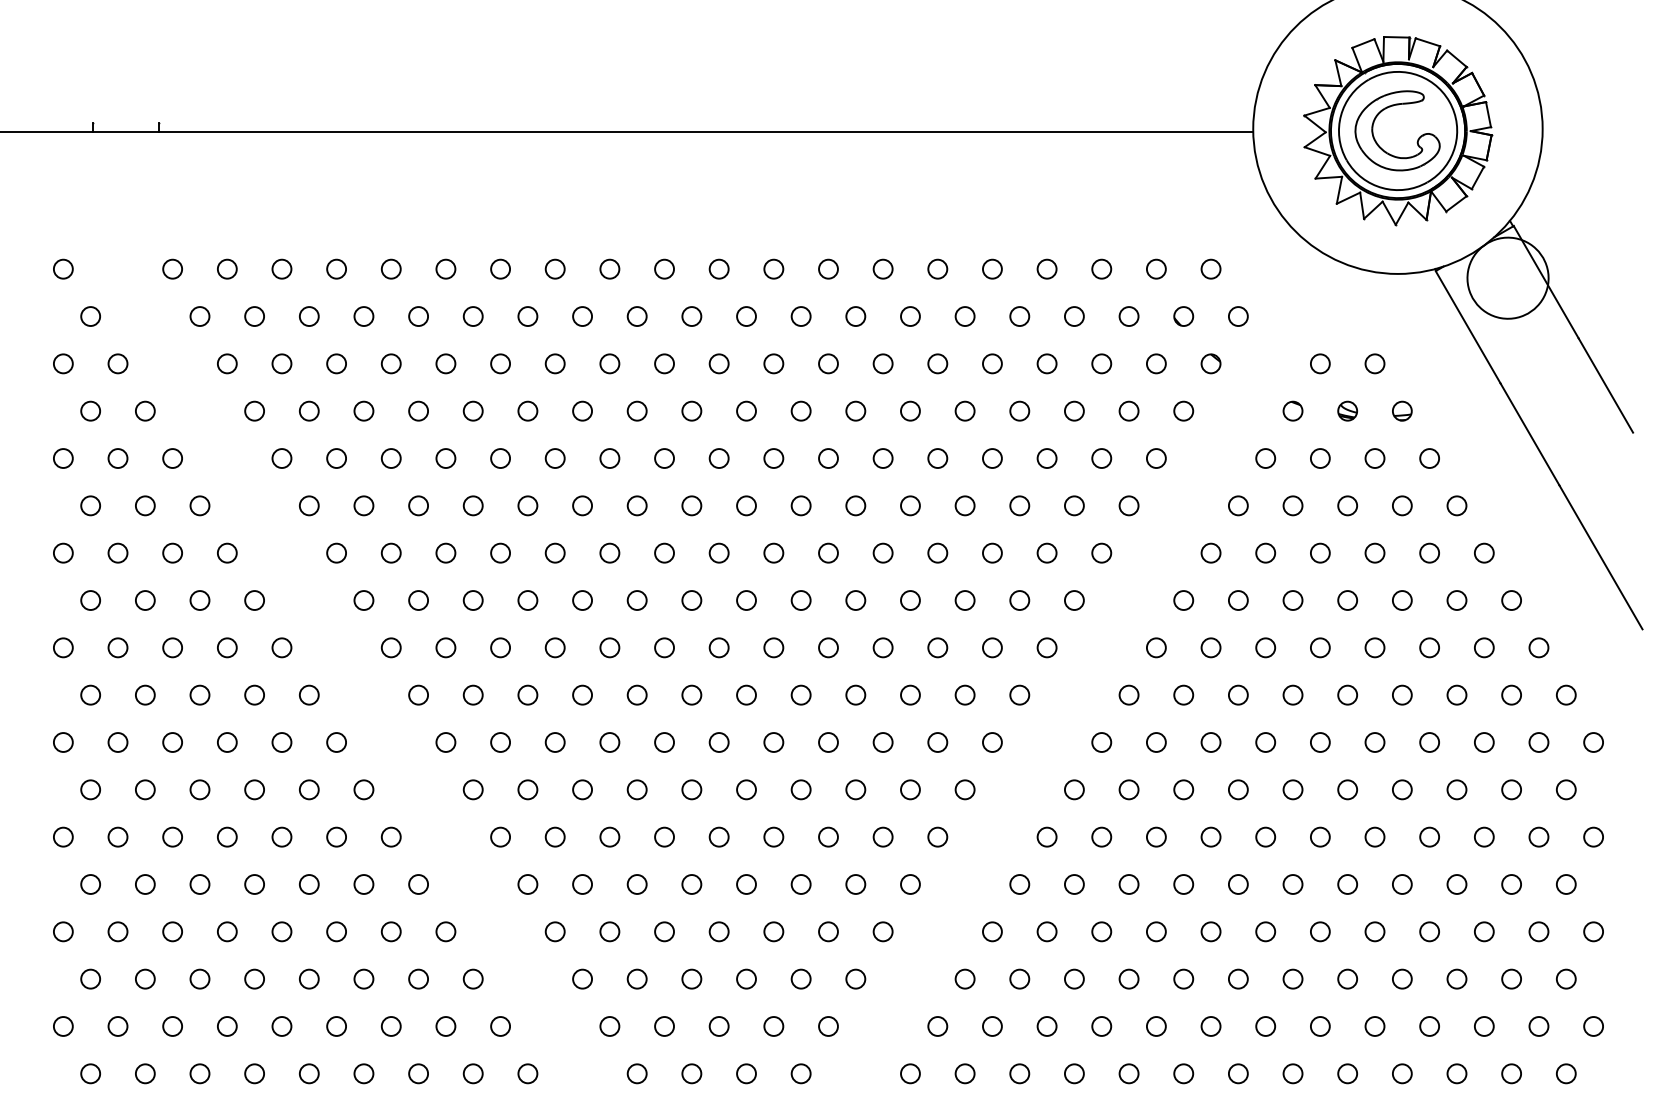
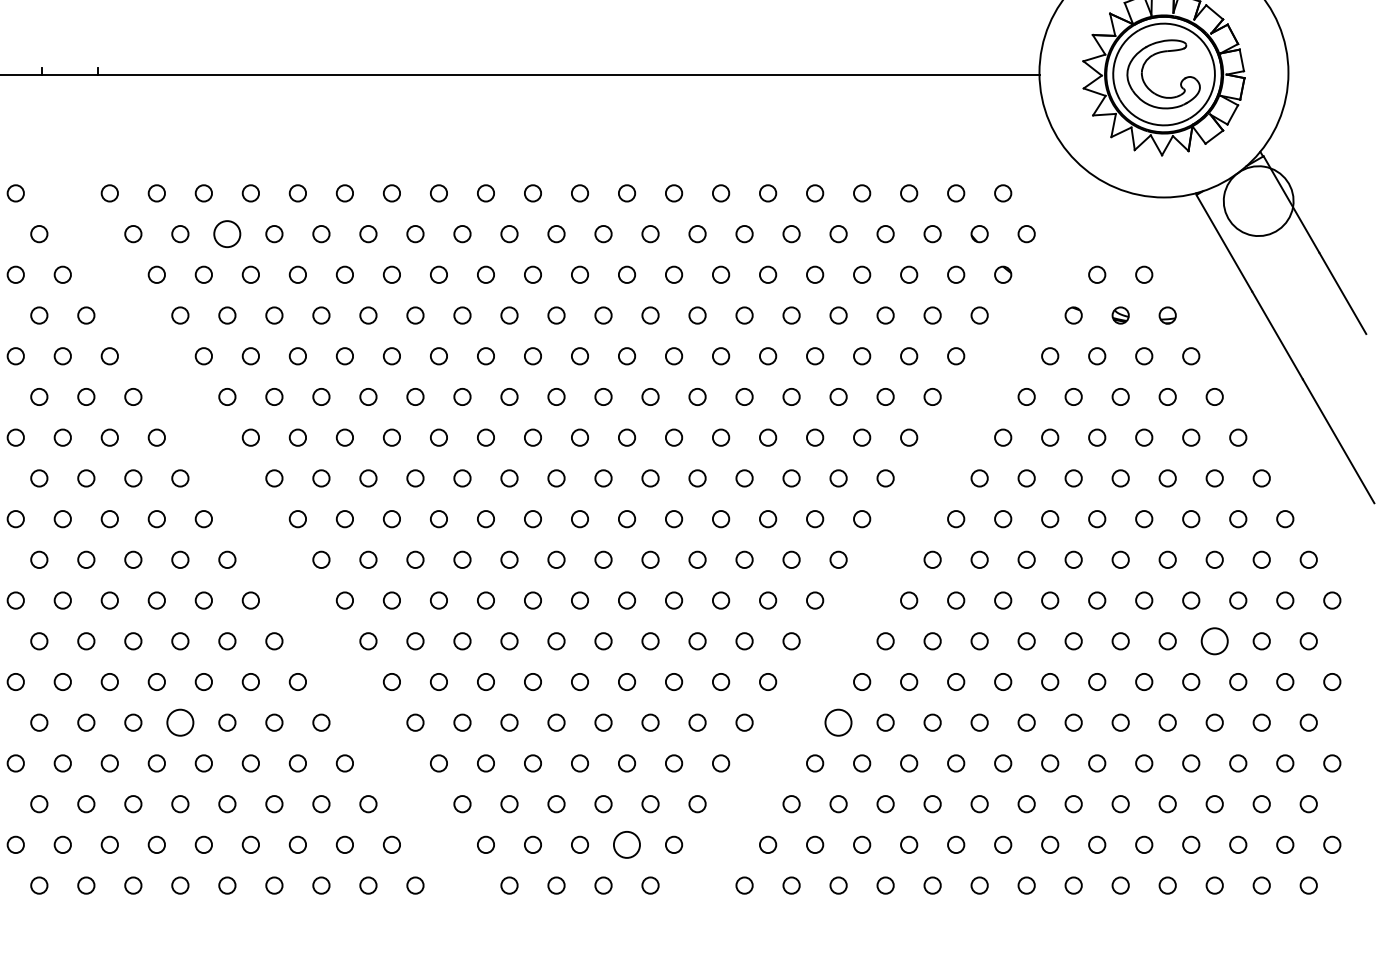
circle: (309, 316) -> (227, 234), size x1.6
circle: (1456, 789) -> (1214, 641), size x1.6
circle: (254, 884) -> (180, 722), size x1.6
circle: (1019, 884) -> (838, 722), size x1.6
circle: (773, 1026) -> (626, 844), size x1.6

